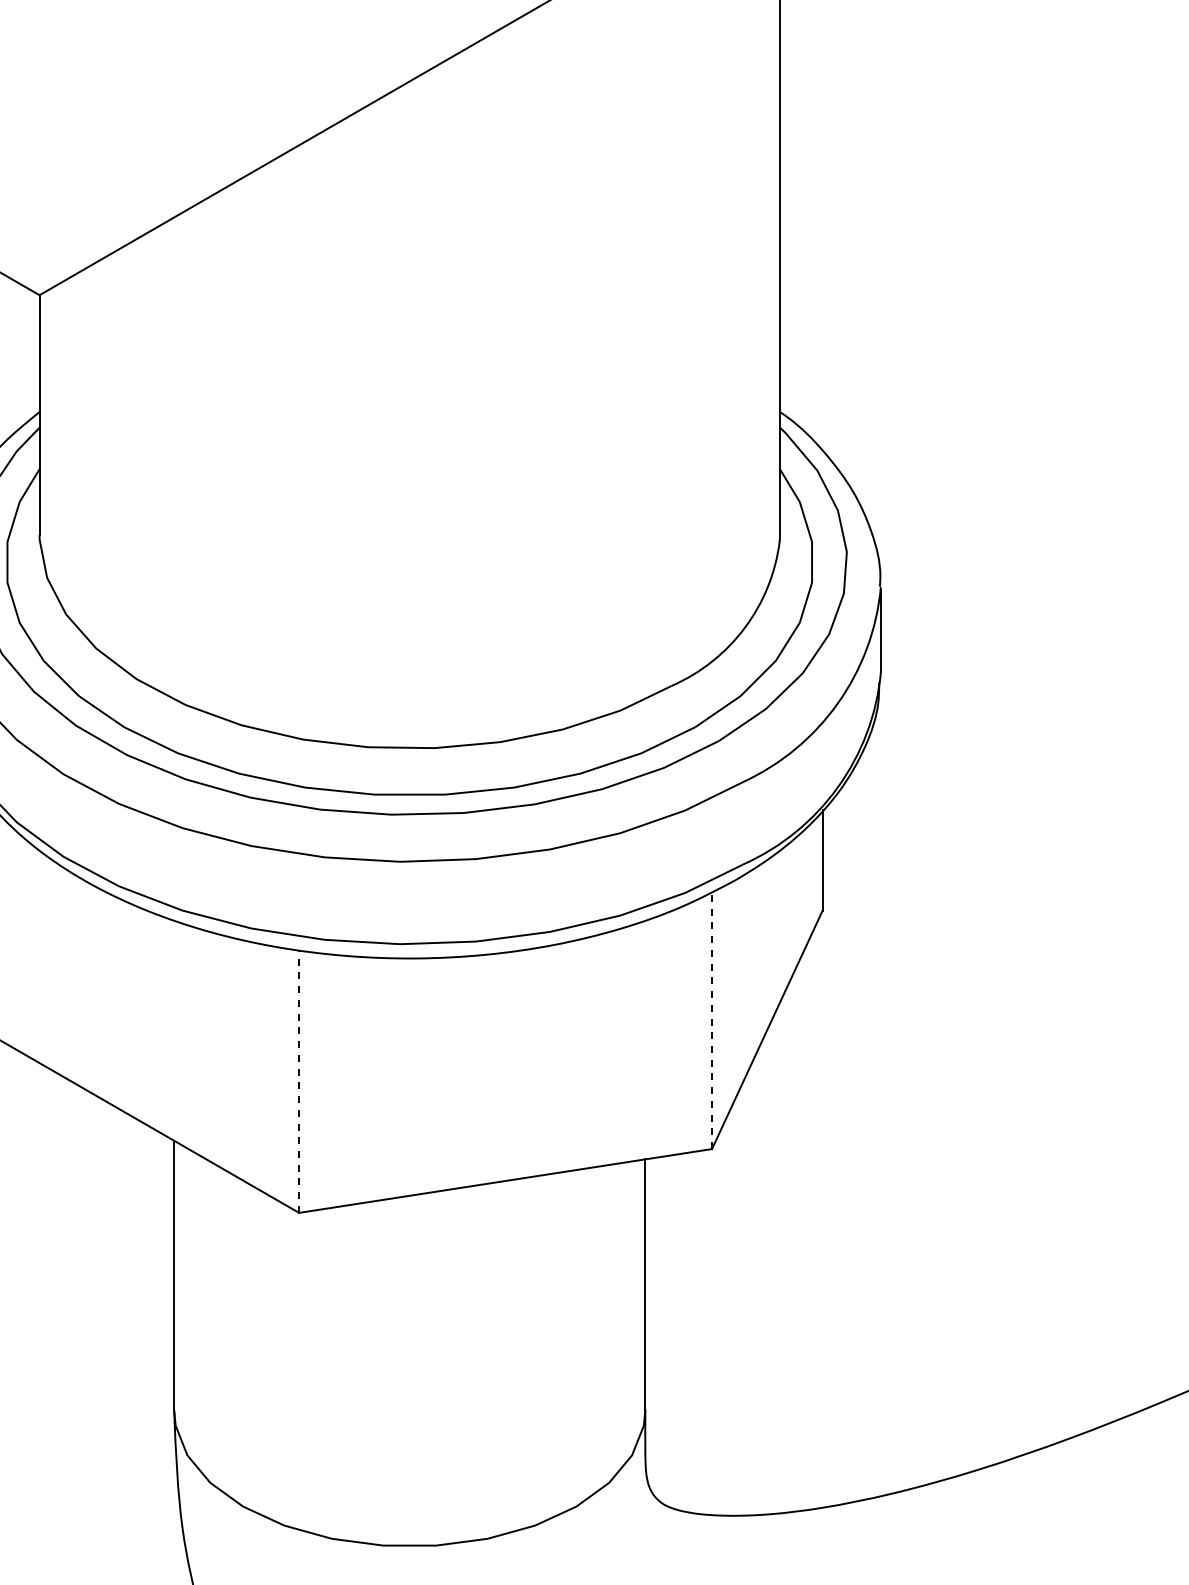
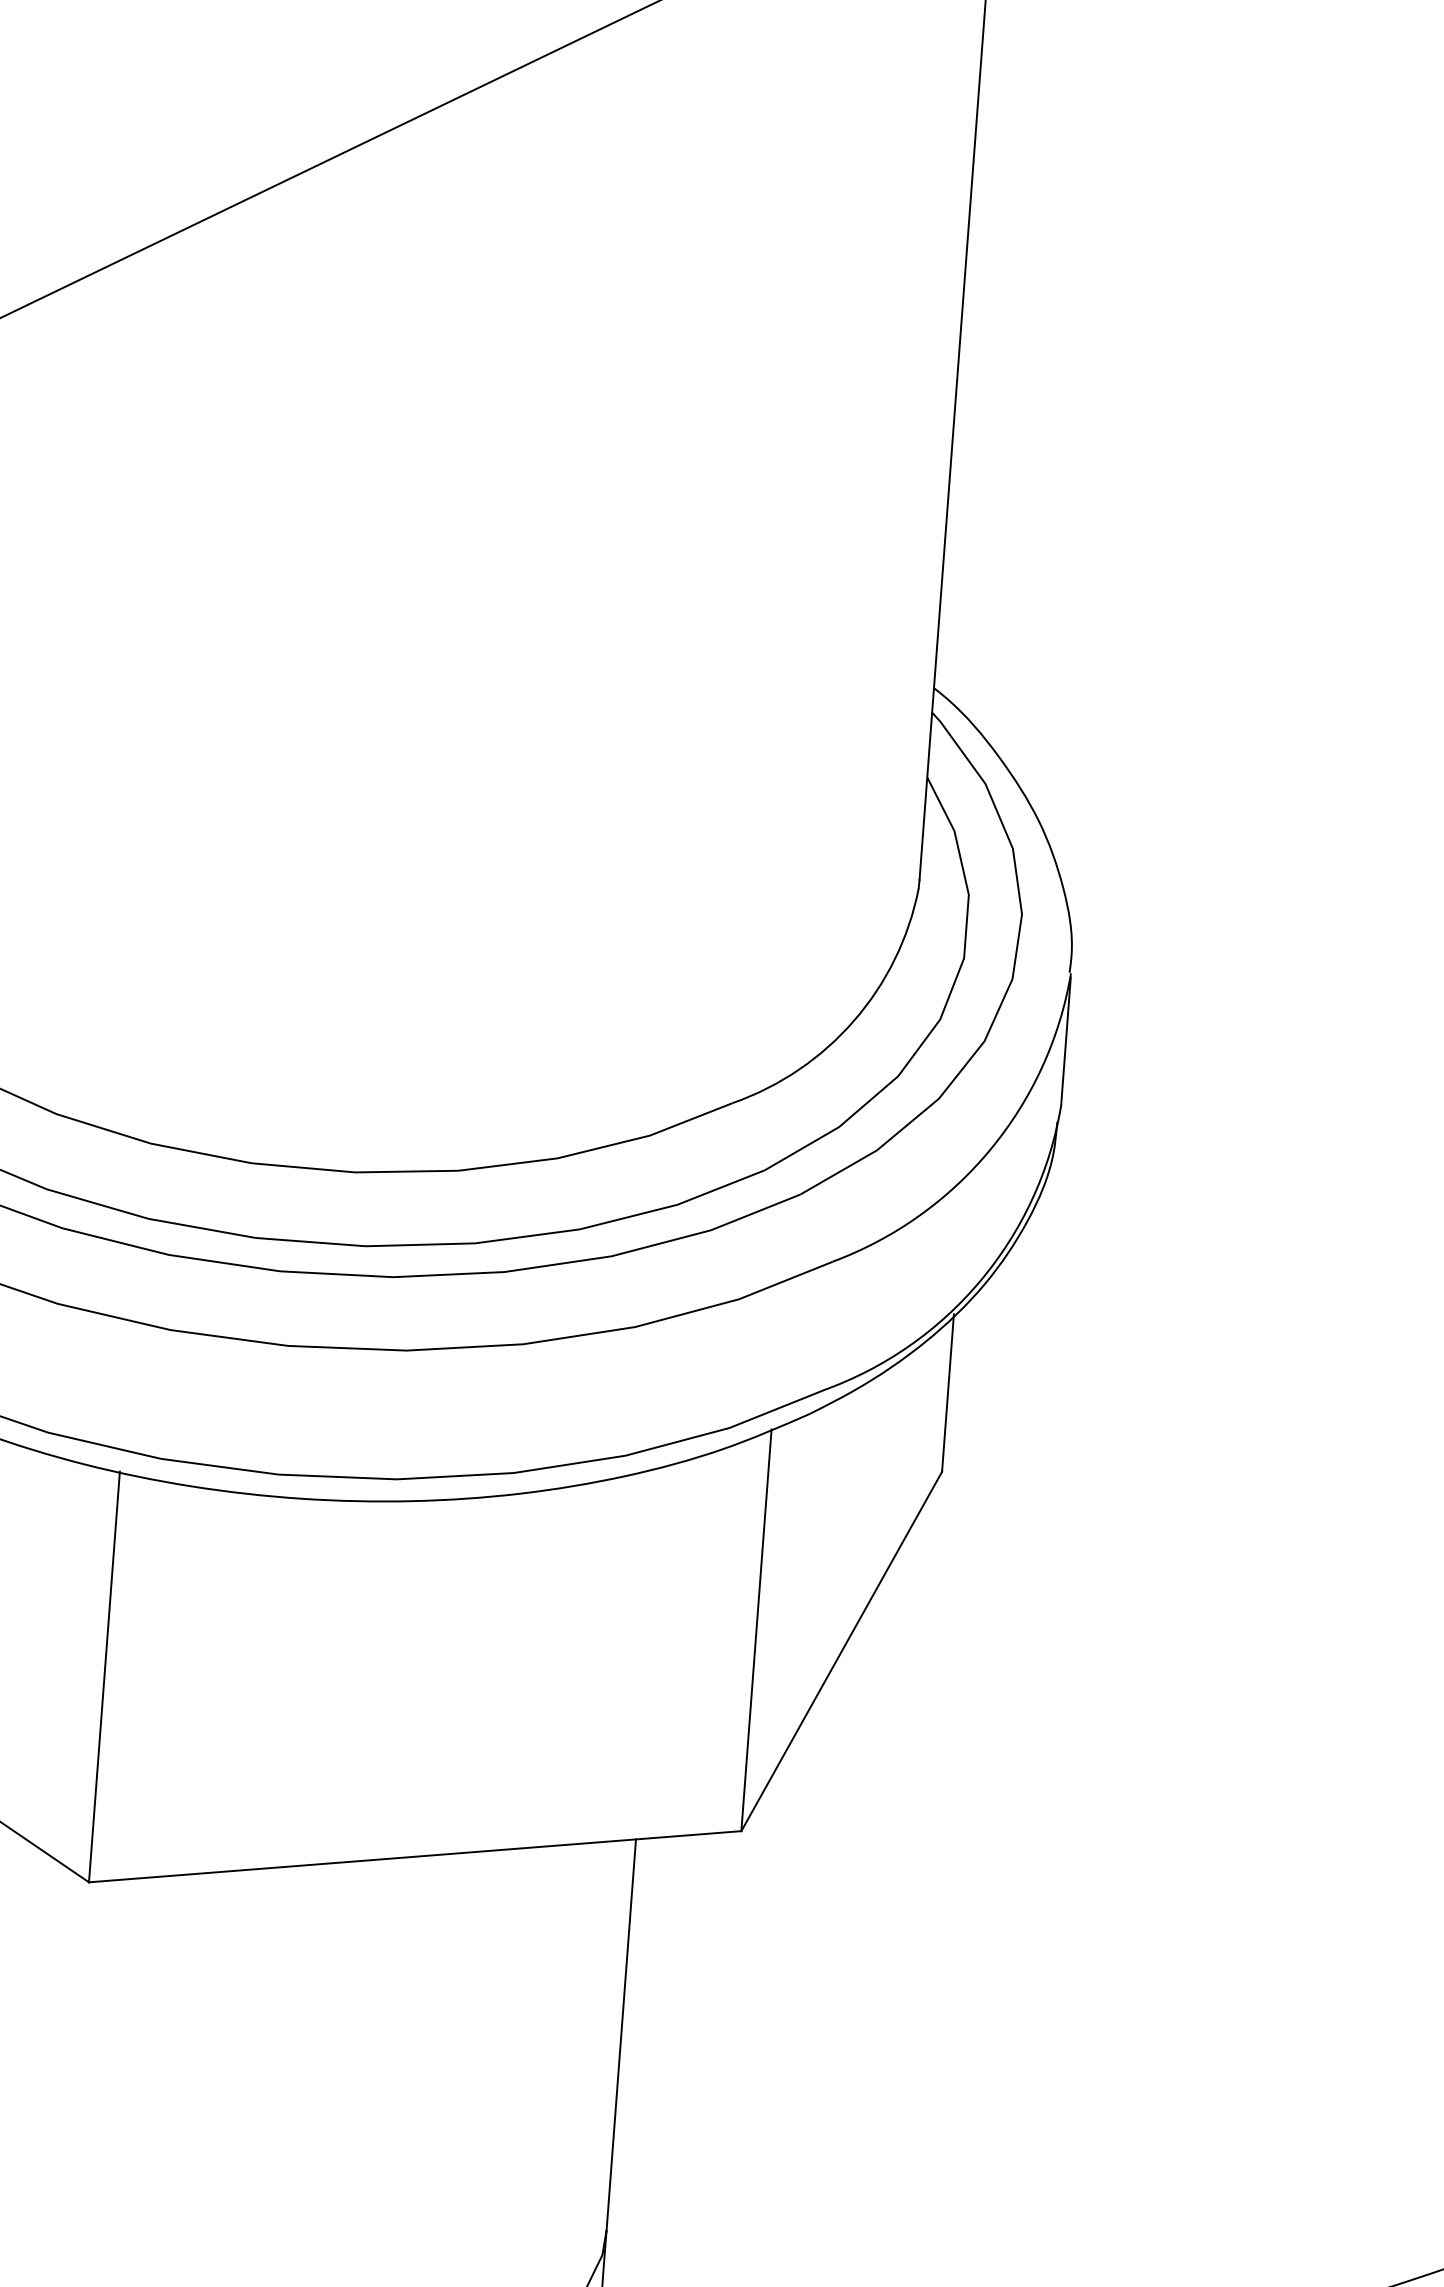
line: (712, 1020) -> (757, 1630), dashed -> solid
line: (299, 1080) -> (105, 1675), dashed -> solid

